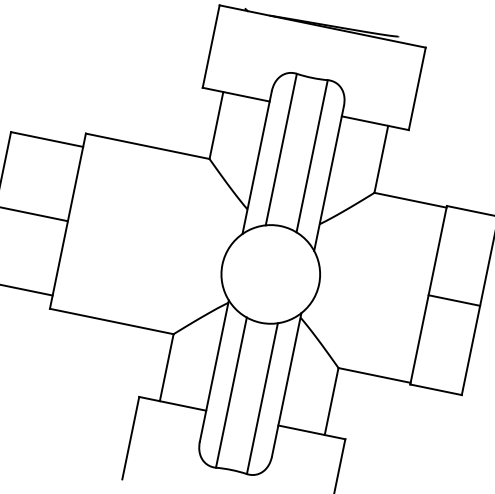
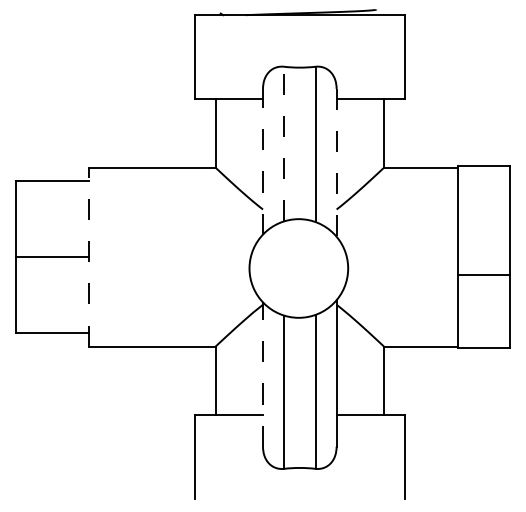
line: (281, 149) -> (284, 143), solid -> dashed
line: (256, 162) -> (262, 161), solid -> dashed
line: (329, 178) -> (336, 162), solid -> dashed
line: (68, 220) -> (89, 256), solid -> dashed
line: (453, 300) -> (483, 275), moved
line: (214, 369) -> (262, 373), solid -> dashed

